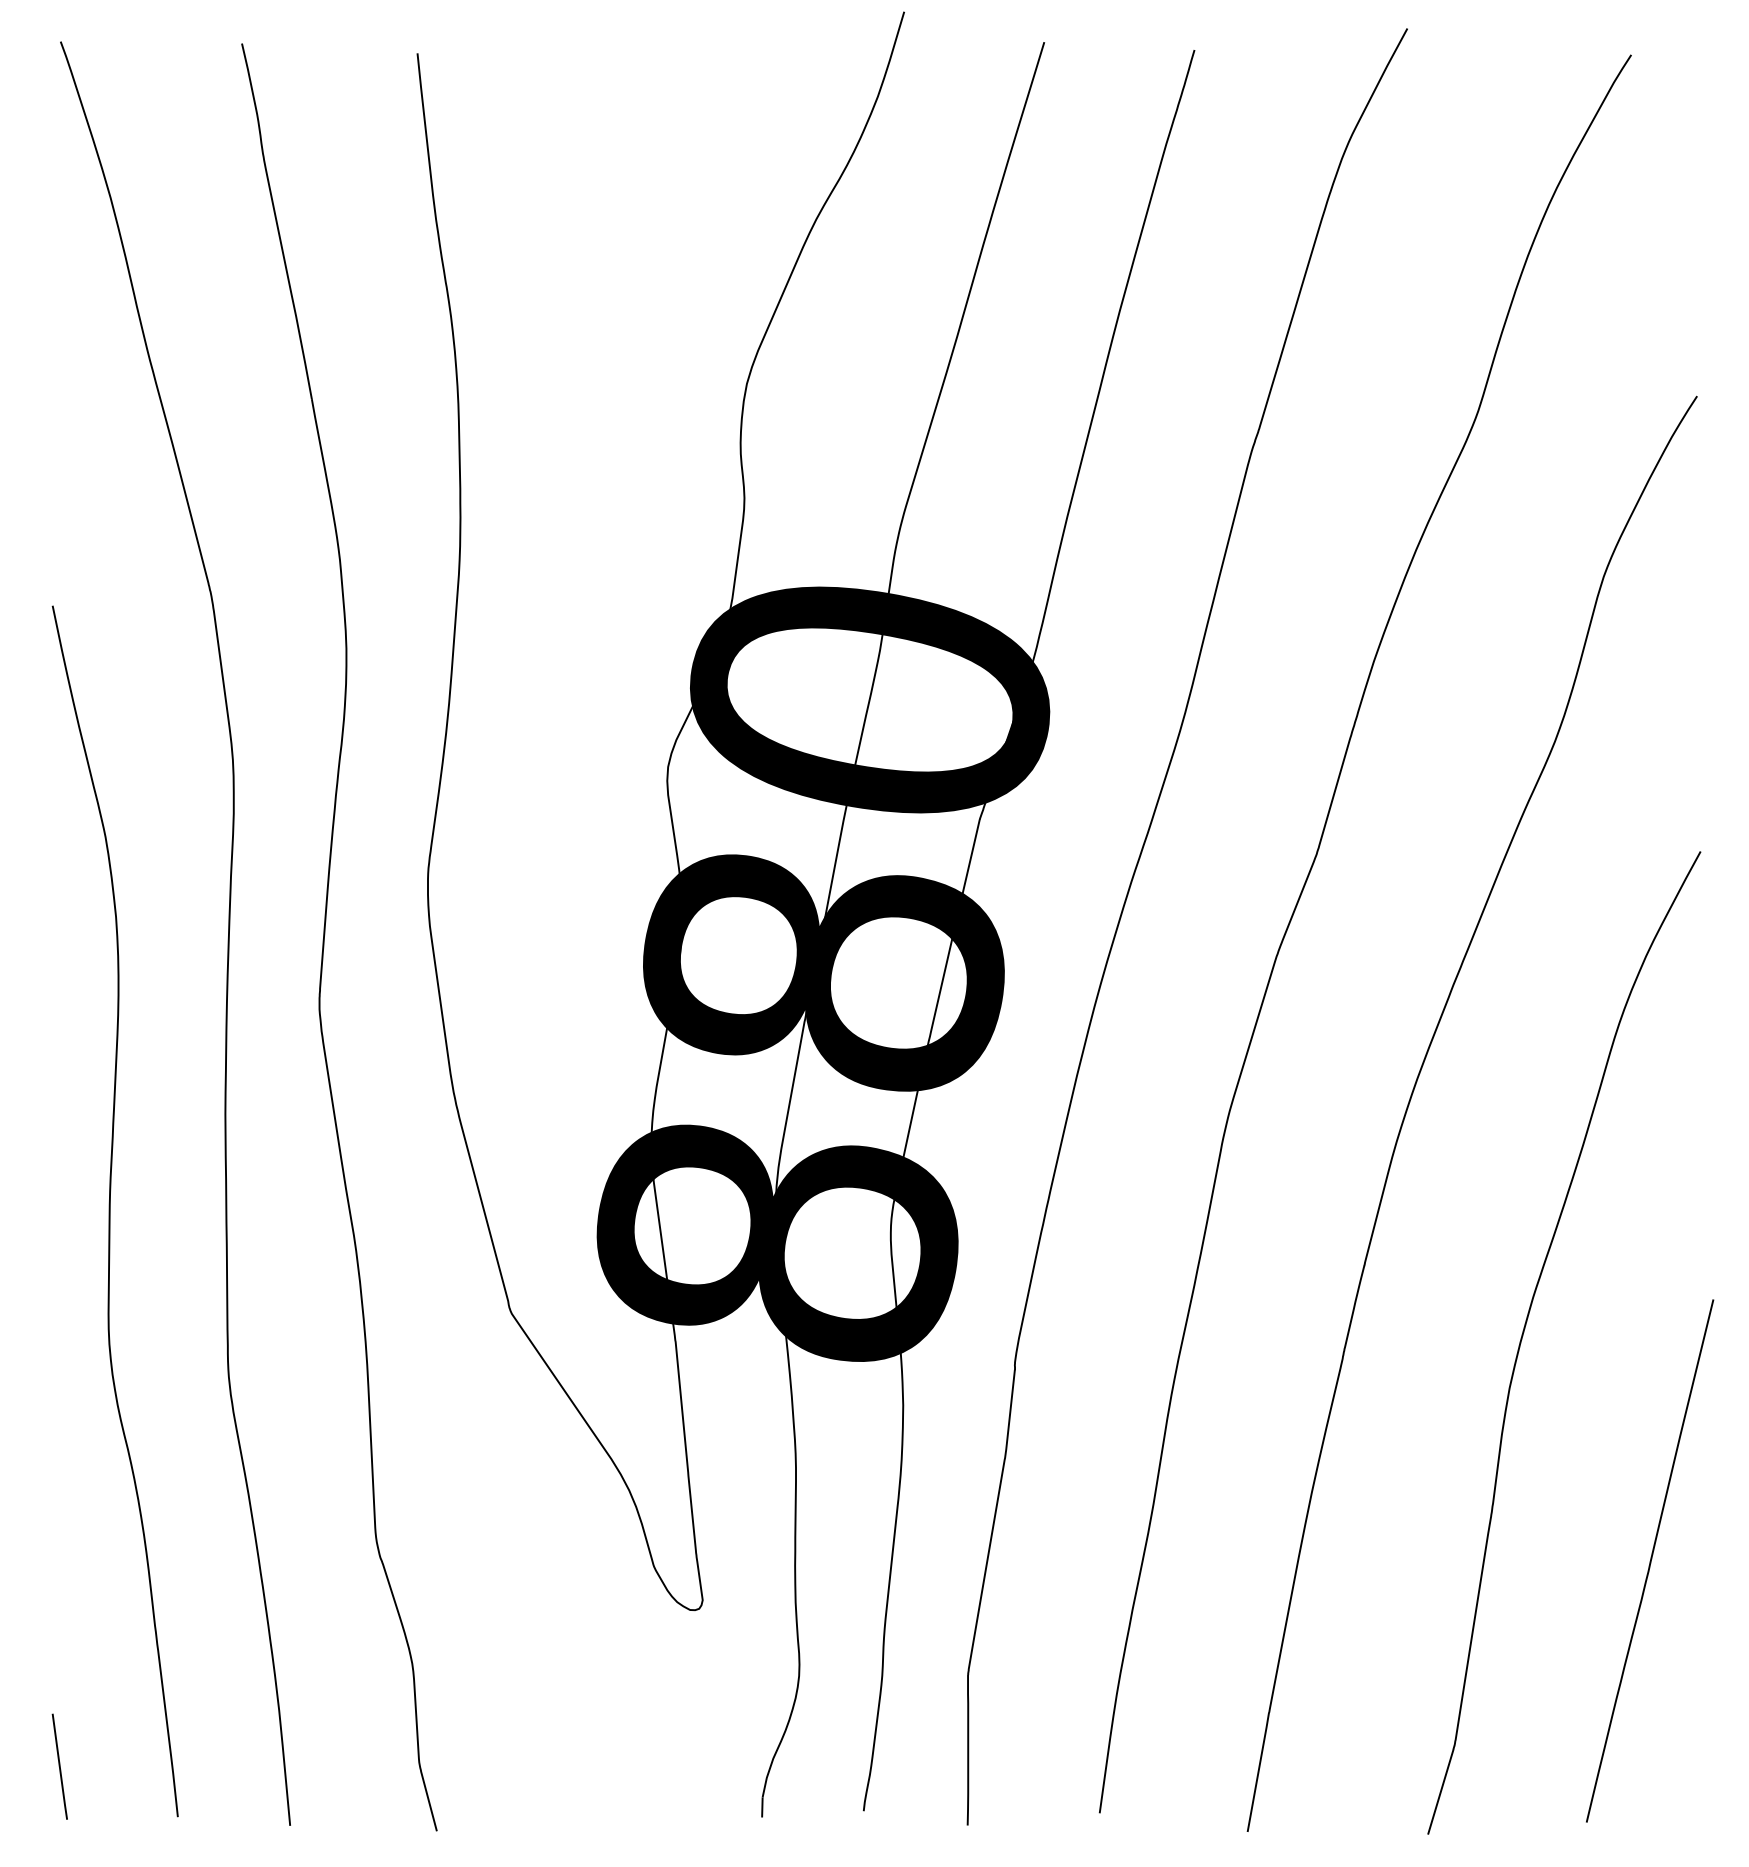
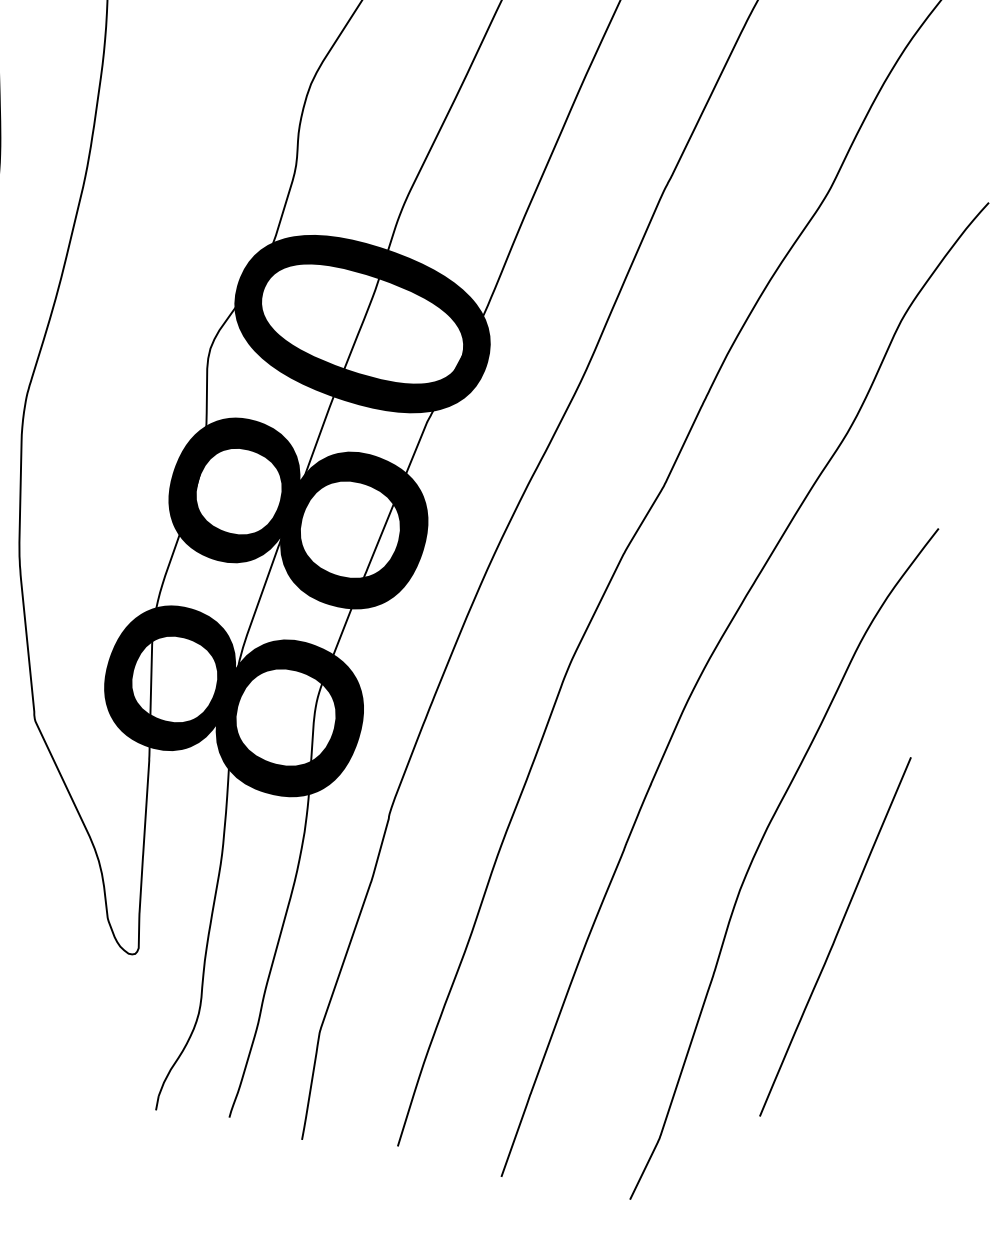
curve: (1650, 1560) -> (835, 936), moved

